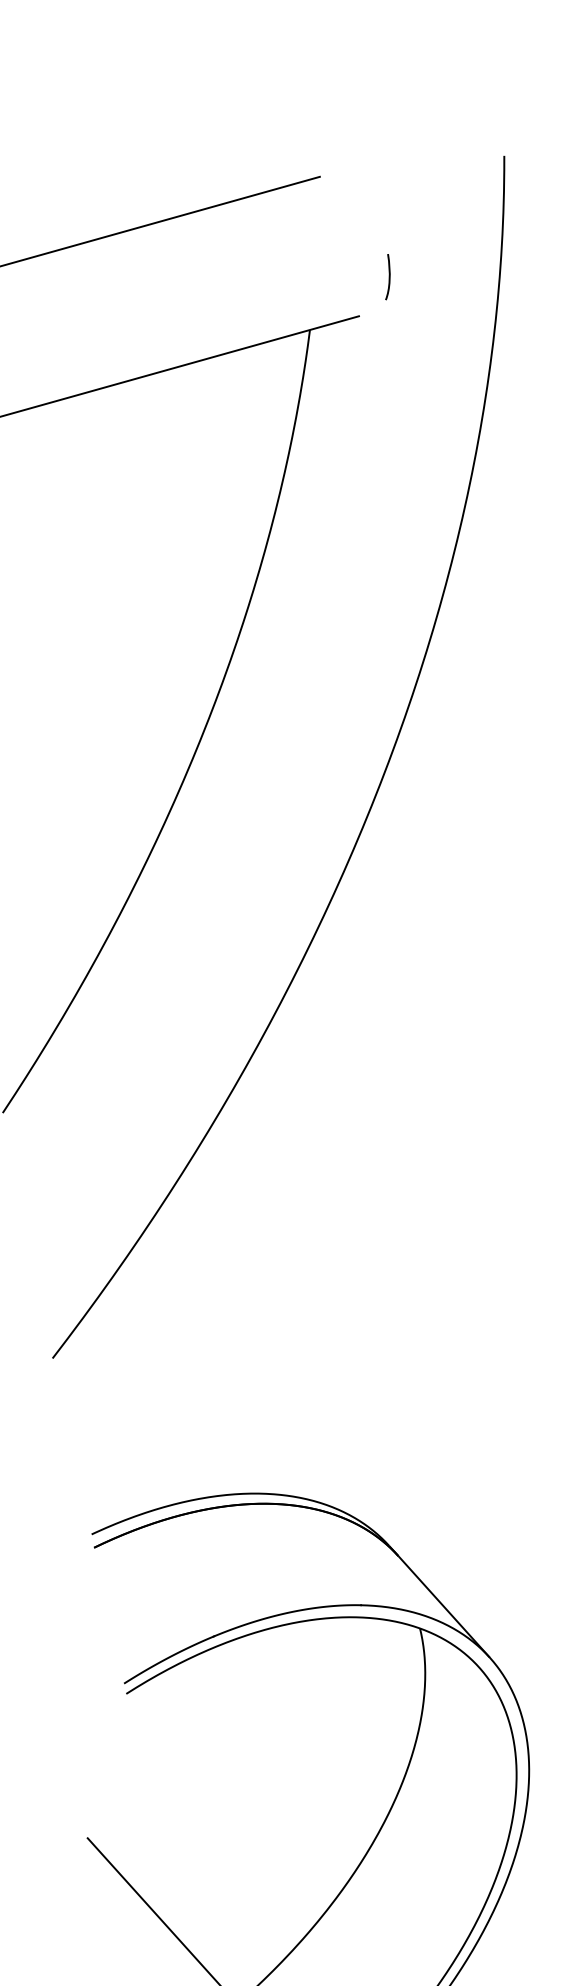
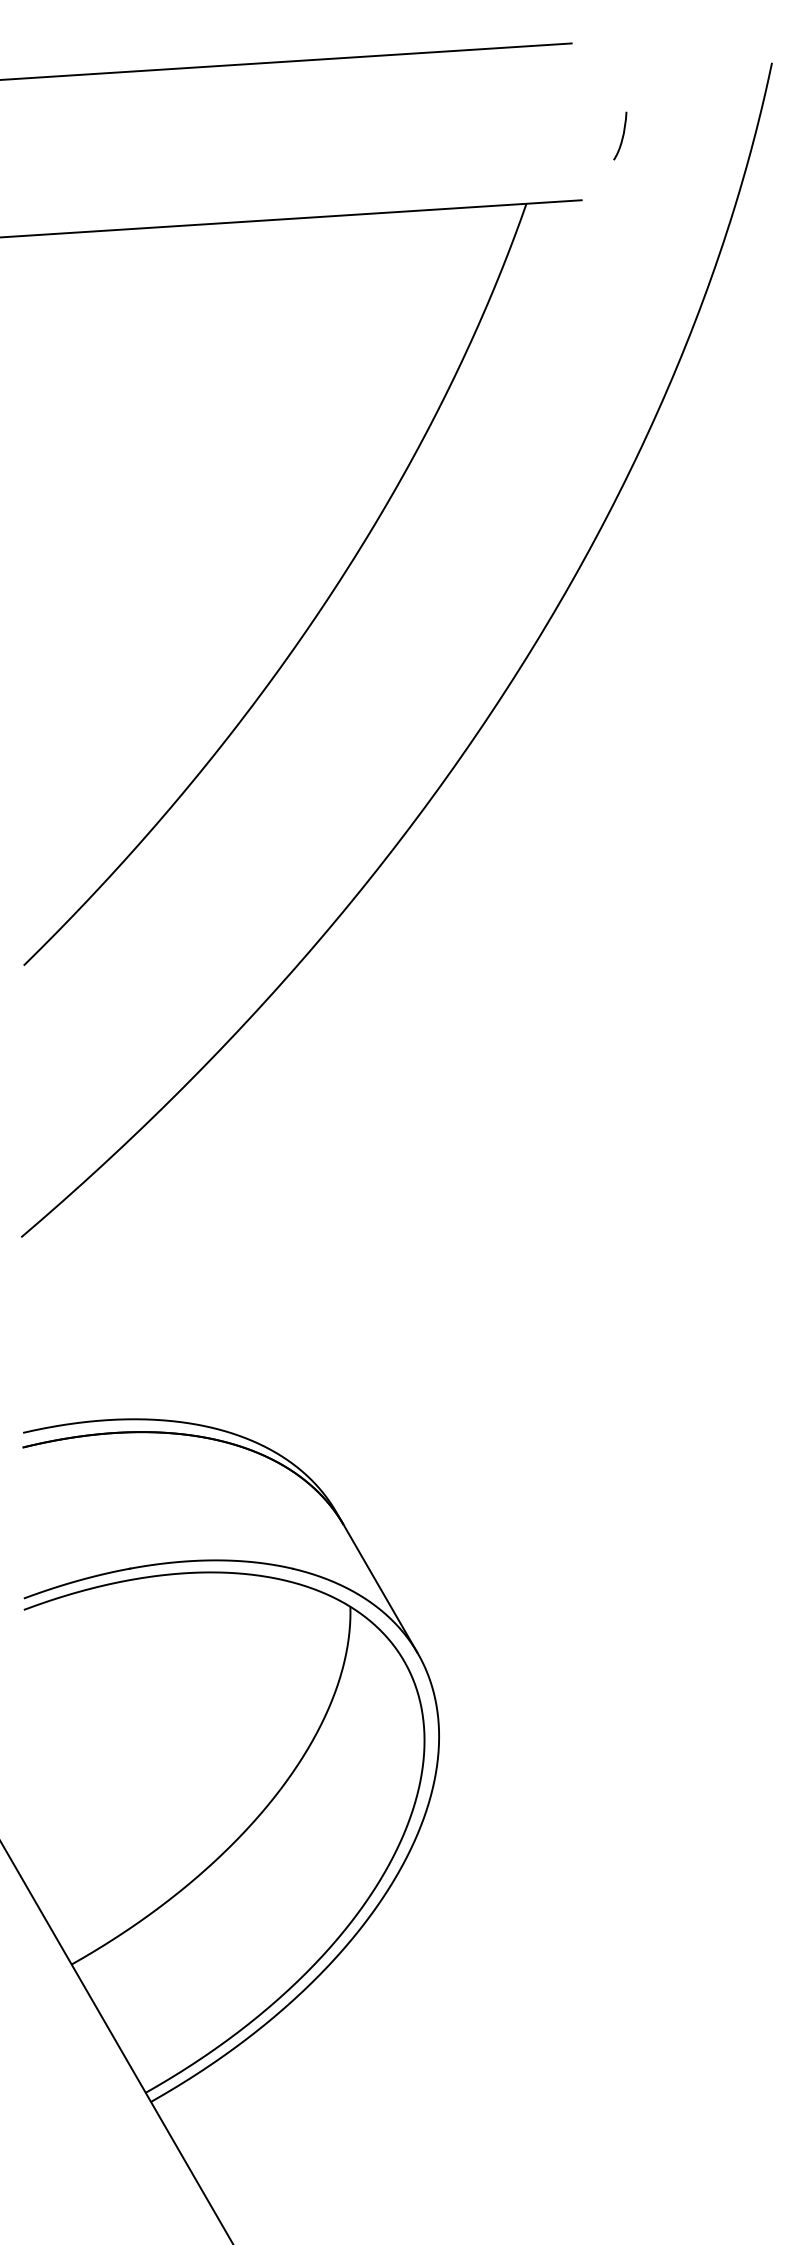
curve: (388, 276) -> (622, 135), moved

